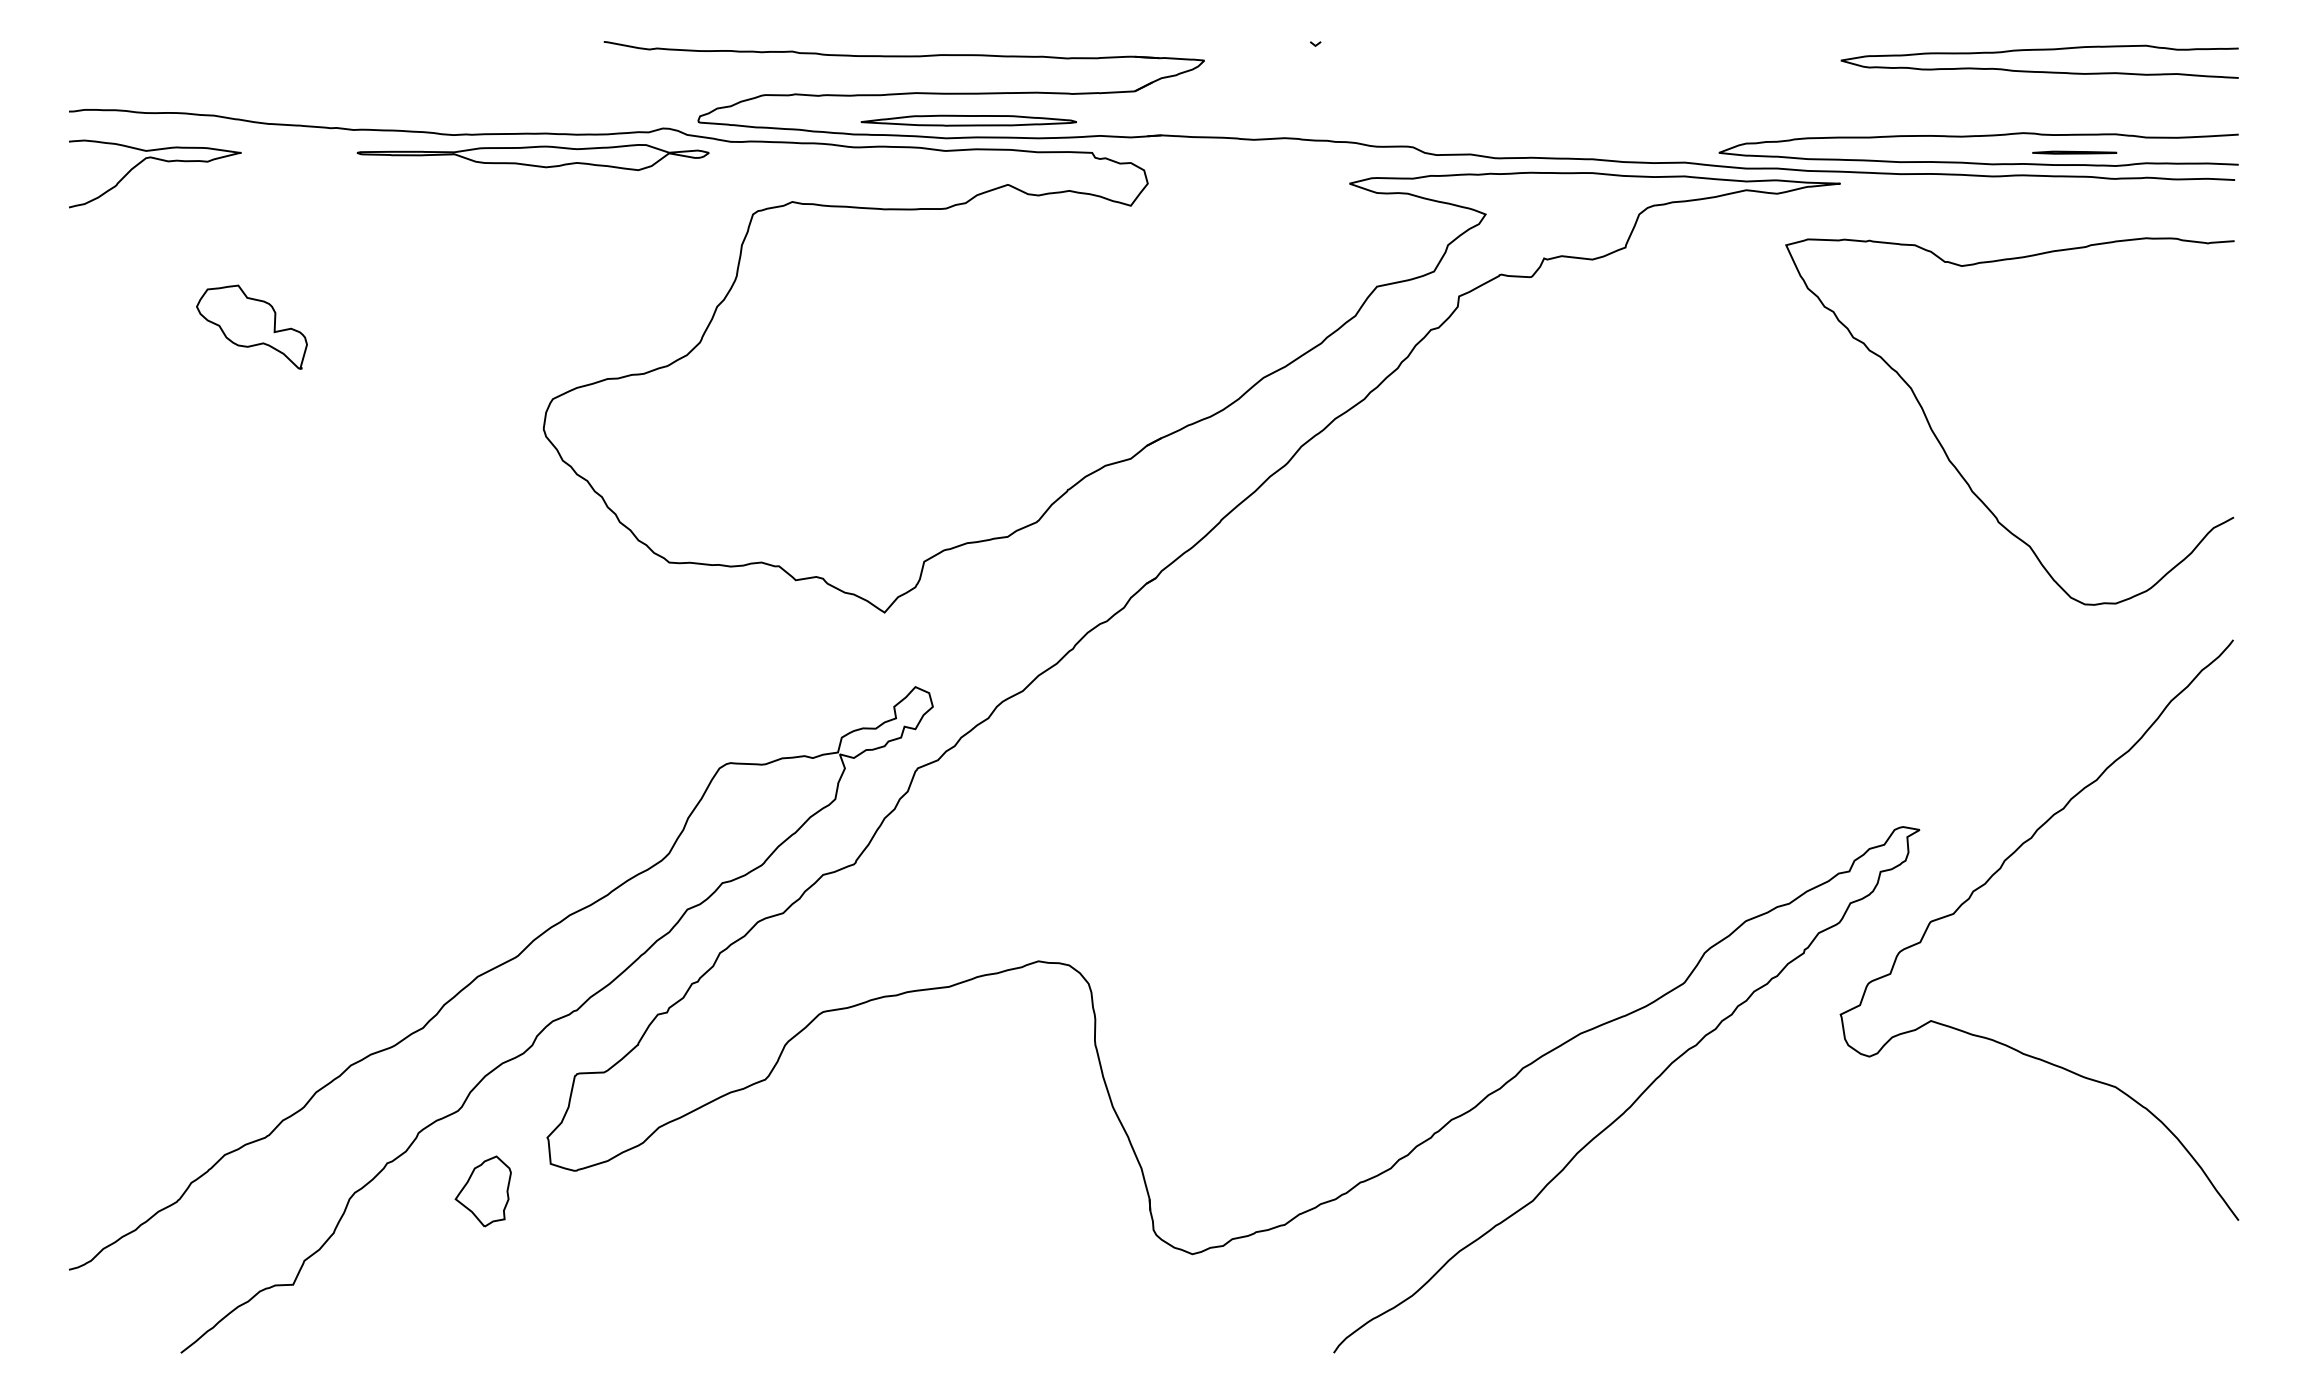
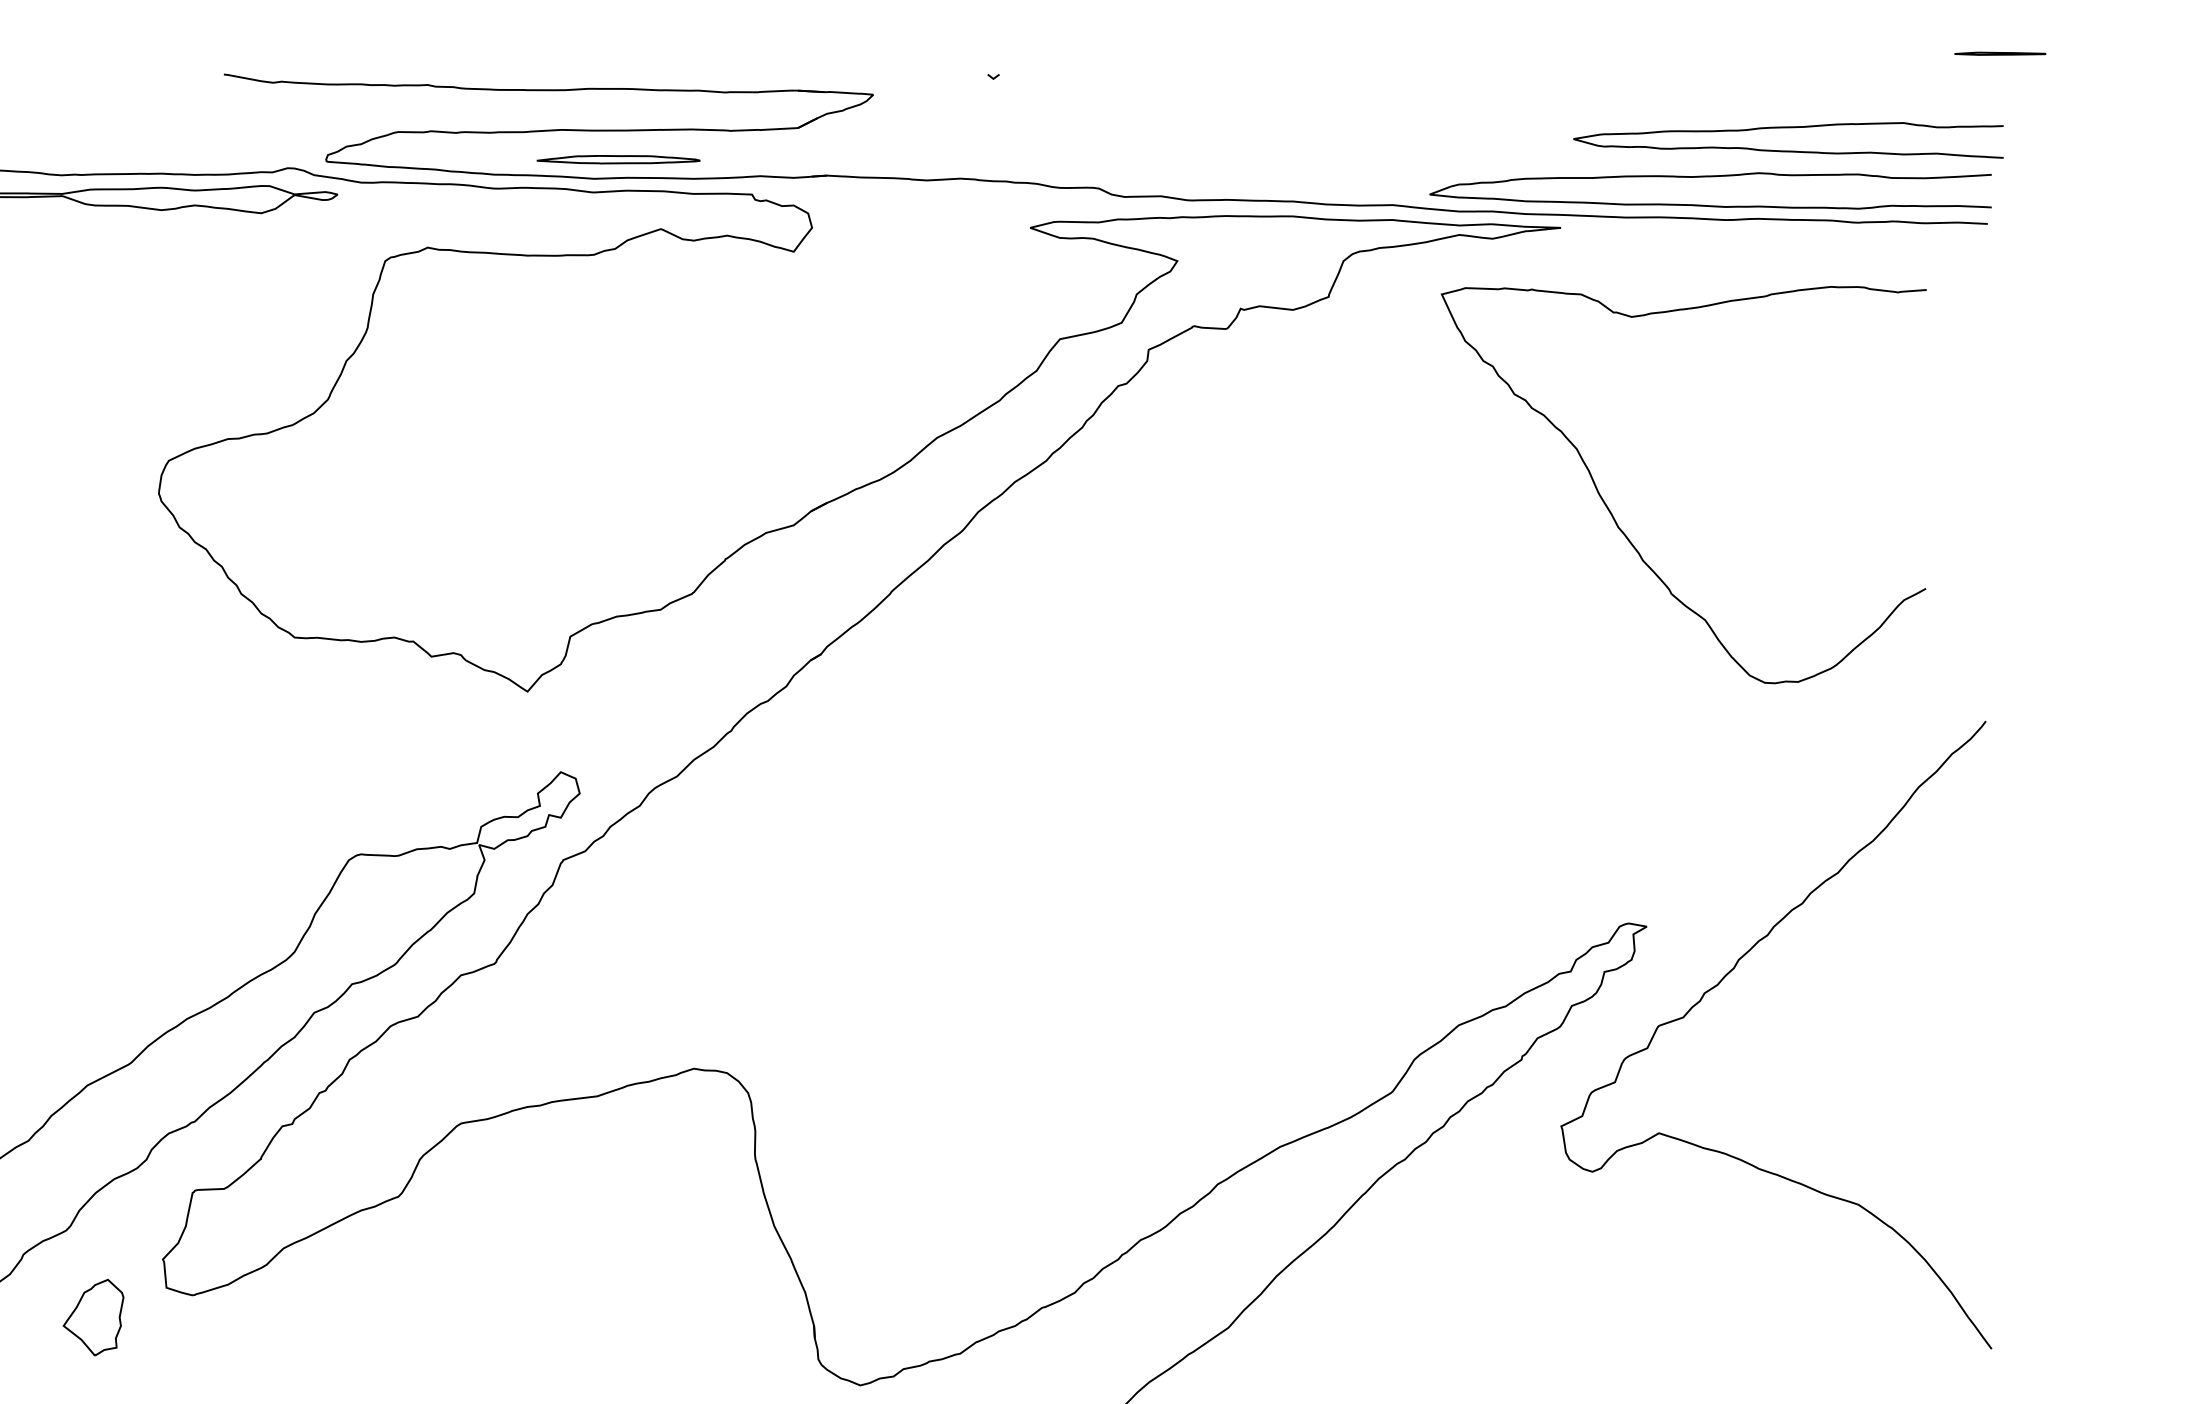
curve: (2039, 71) -> (1788, 150), moved
part: (968, 120) -> (618, 159), size x0.7
line: (2074, 152) -> (2000, 53), moved
curve: (1954, 464) -> (1623, 531), moved

